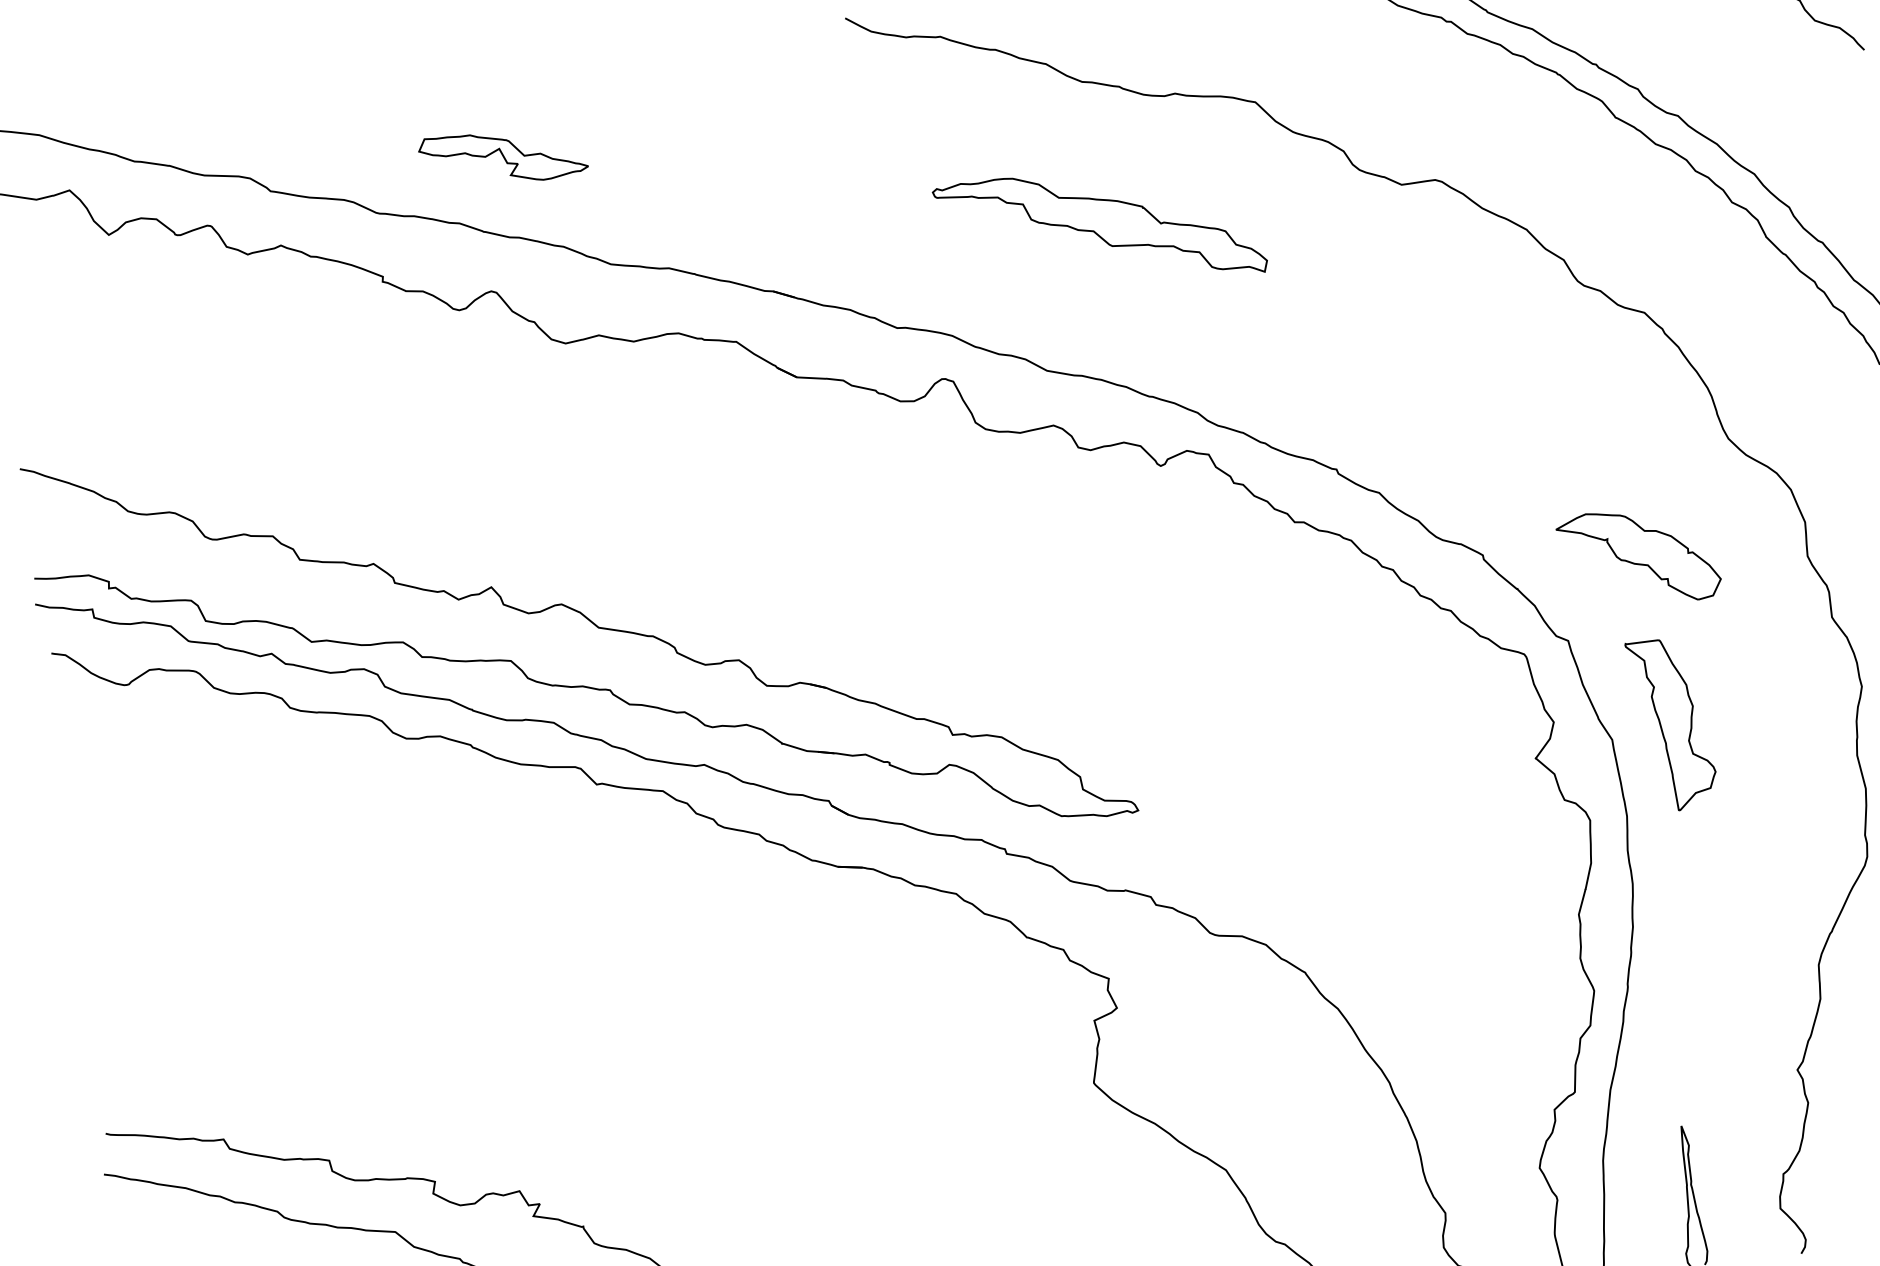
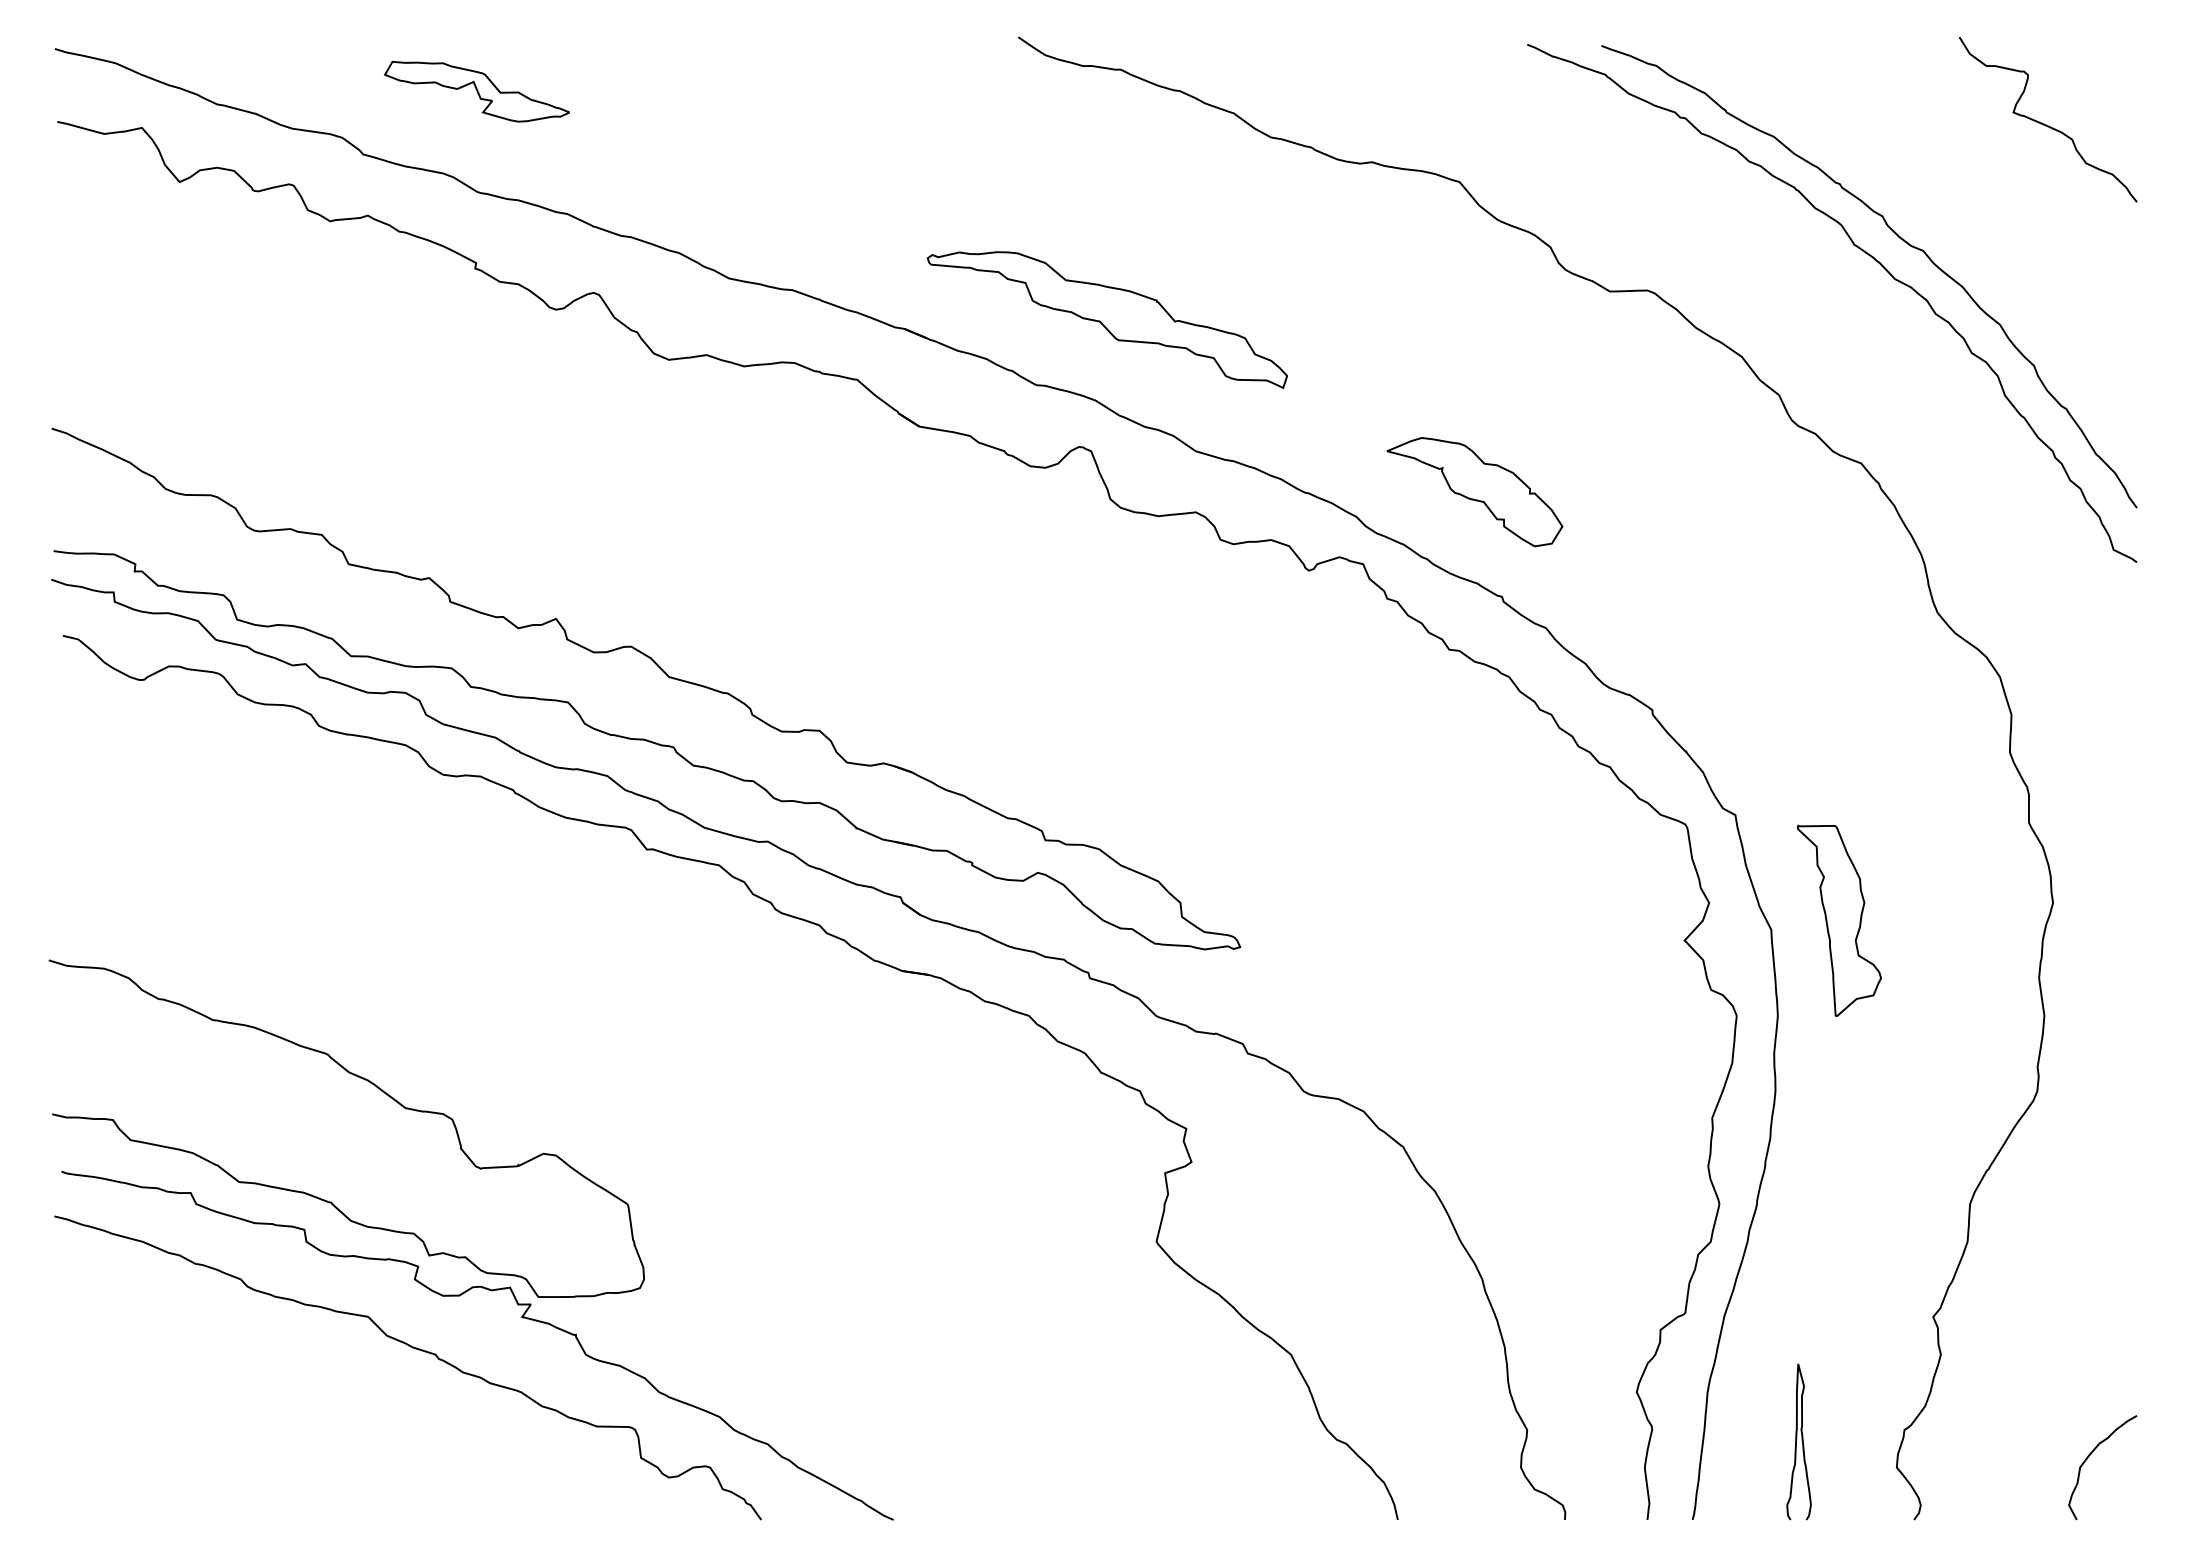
part: (502, 157) -> (476, 91), moved
part: (1099, 228) -> (1106, 319), moved
part: (1638, 557) -> (1474, 492), moved
curve: (380, 1026) -> (377, 1088), added

